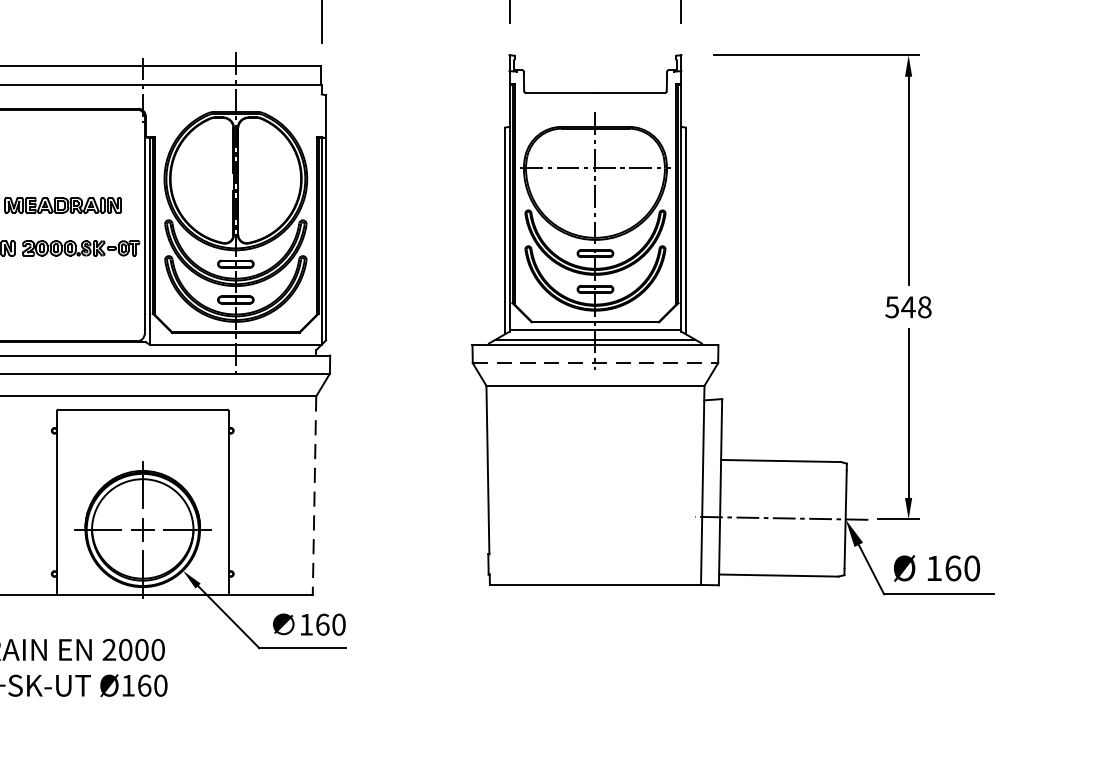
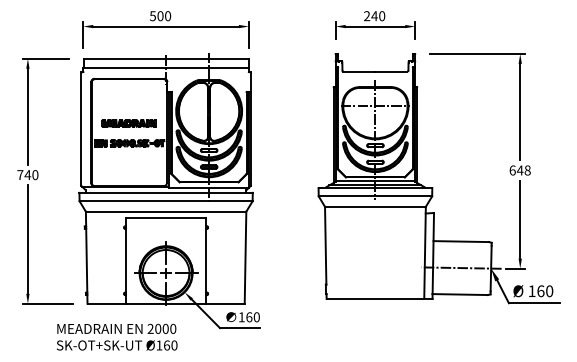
text: (891, 307) -> (512, 170), 548 -> 648
line: (595, 363) -> (375, 196), dashed -> solid
line: (314, 497) -> (245, 258), dashed -> solid

